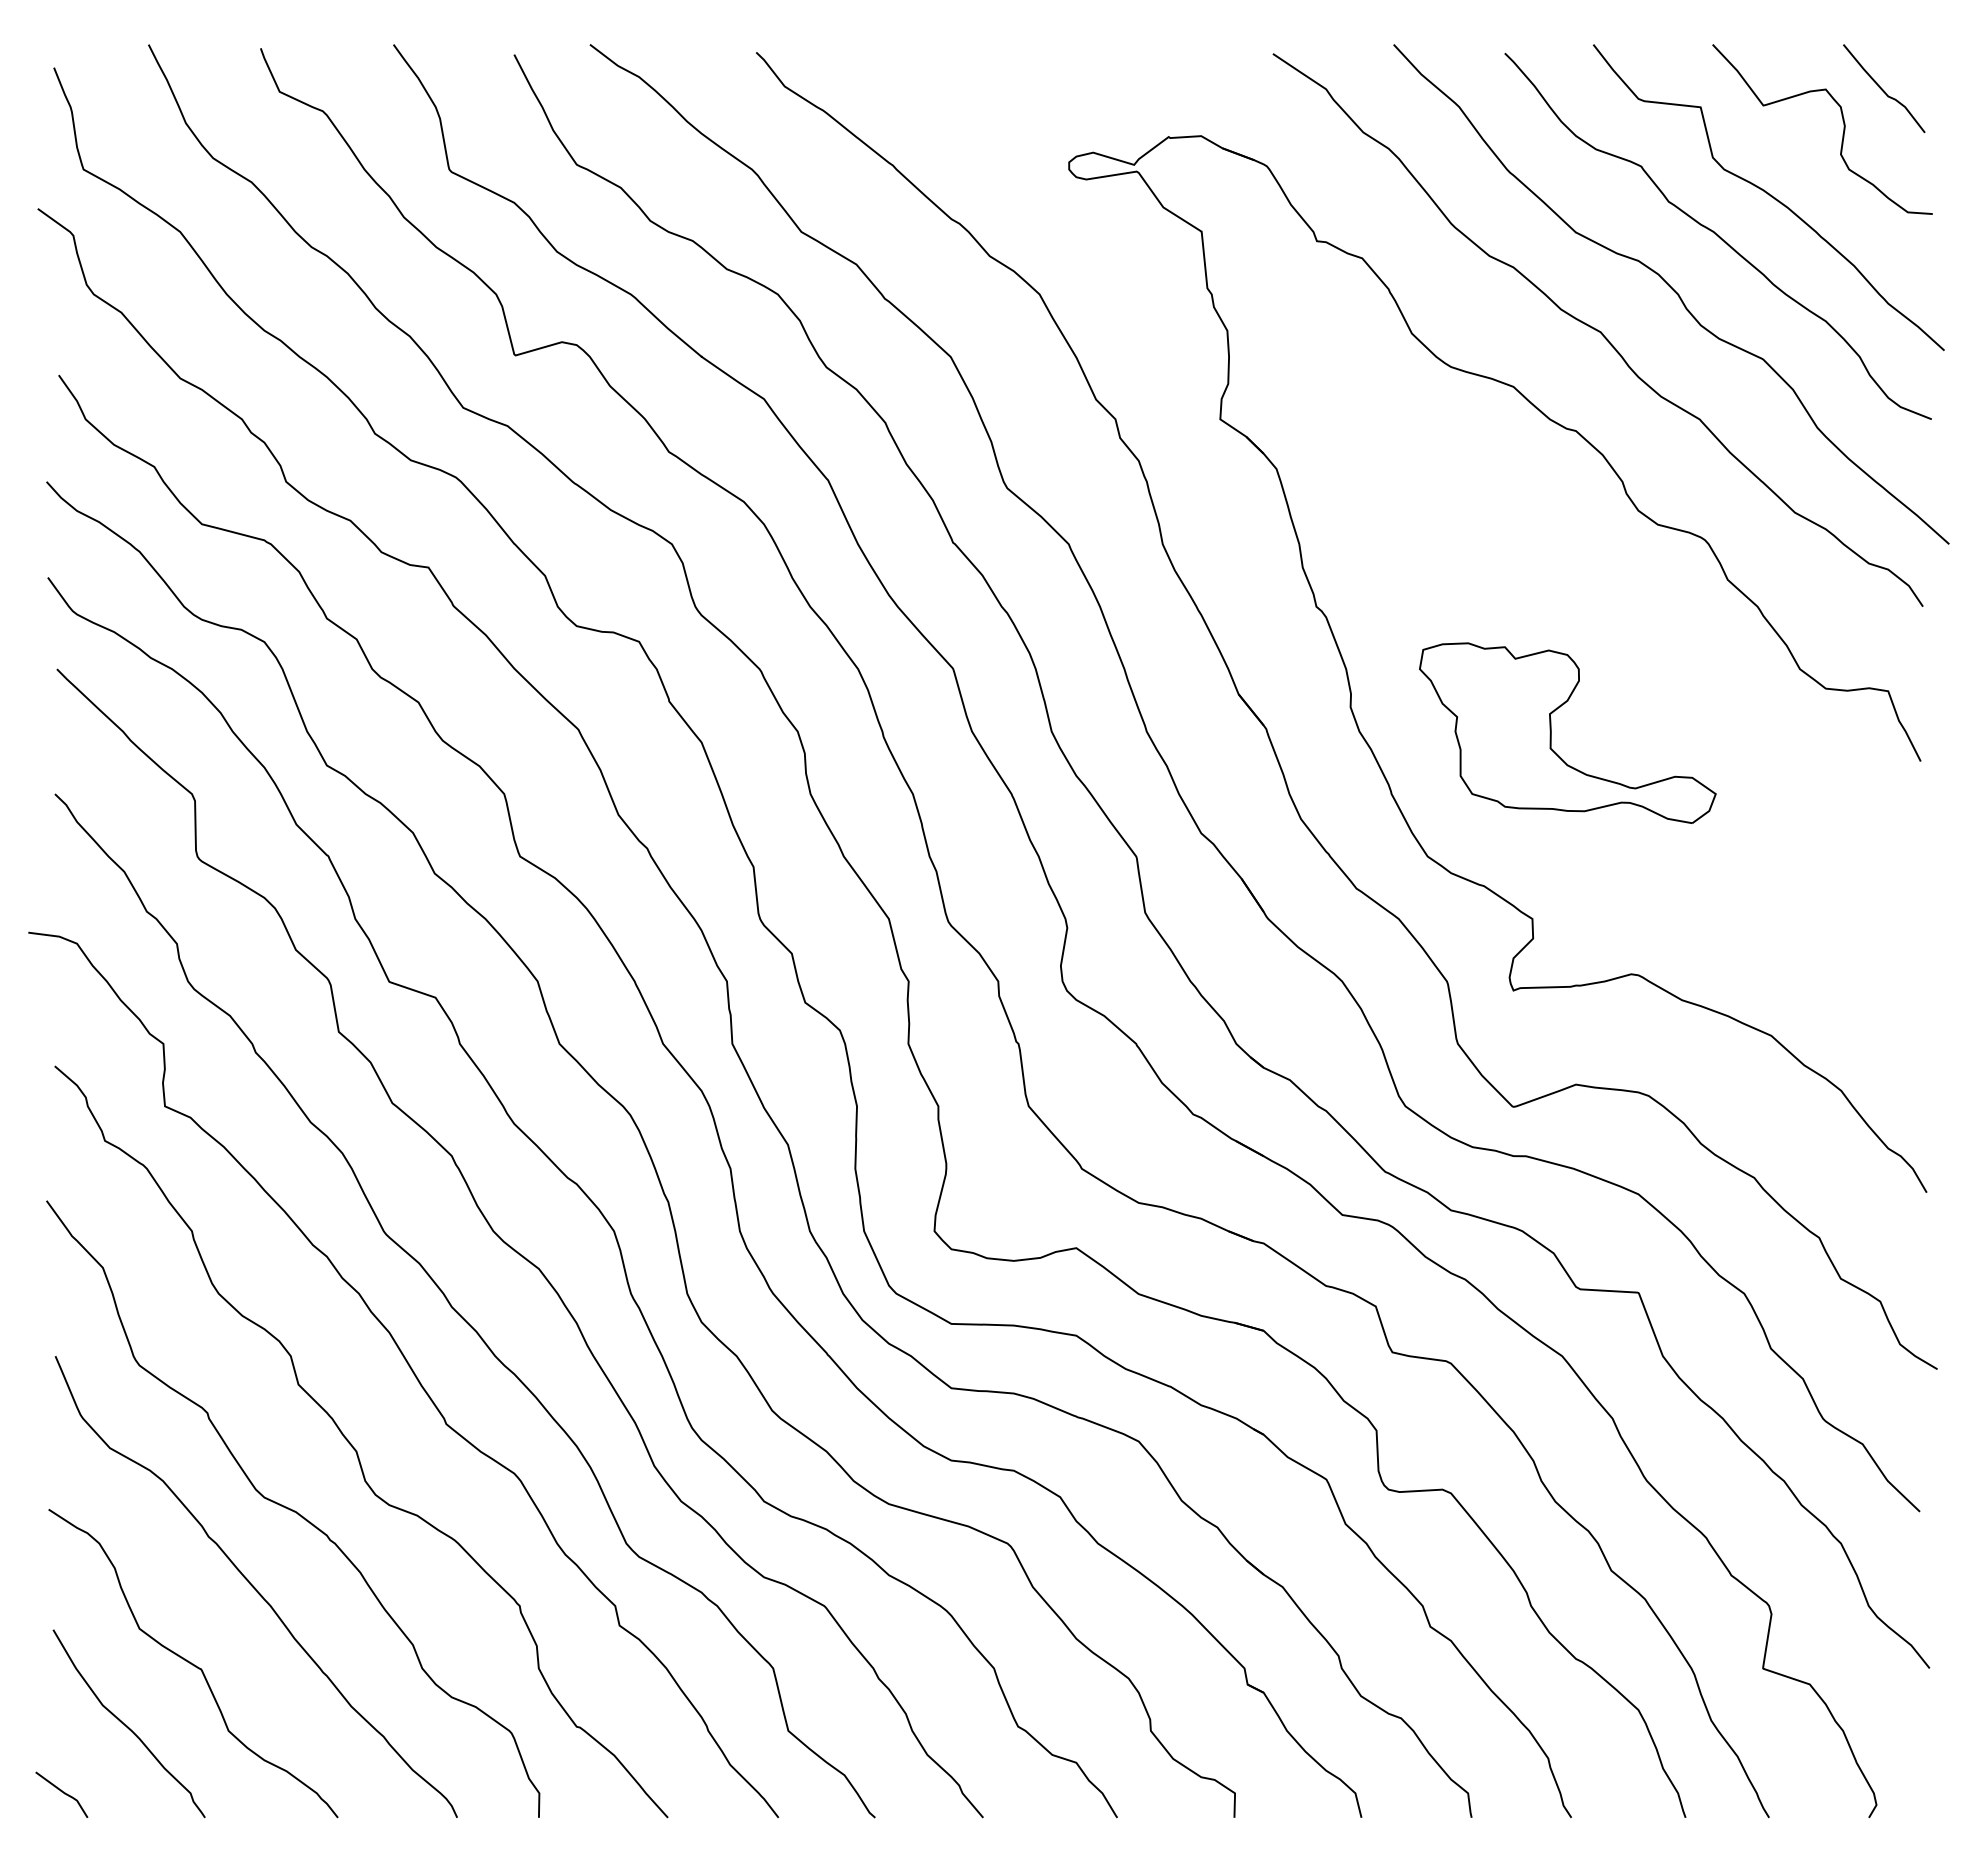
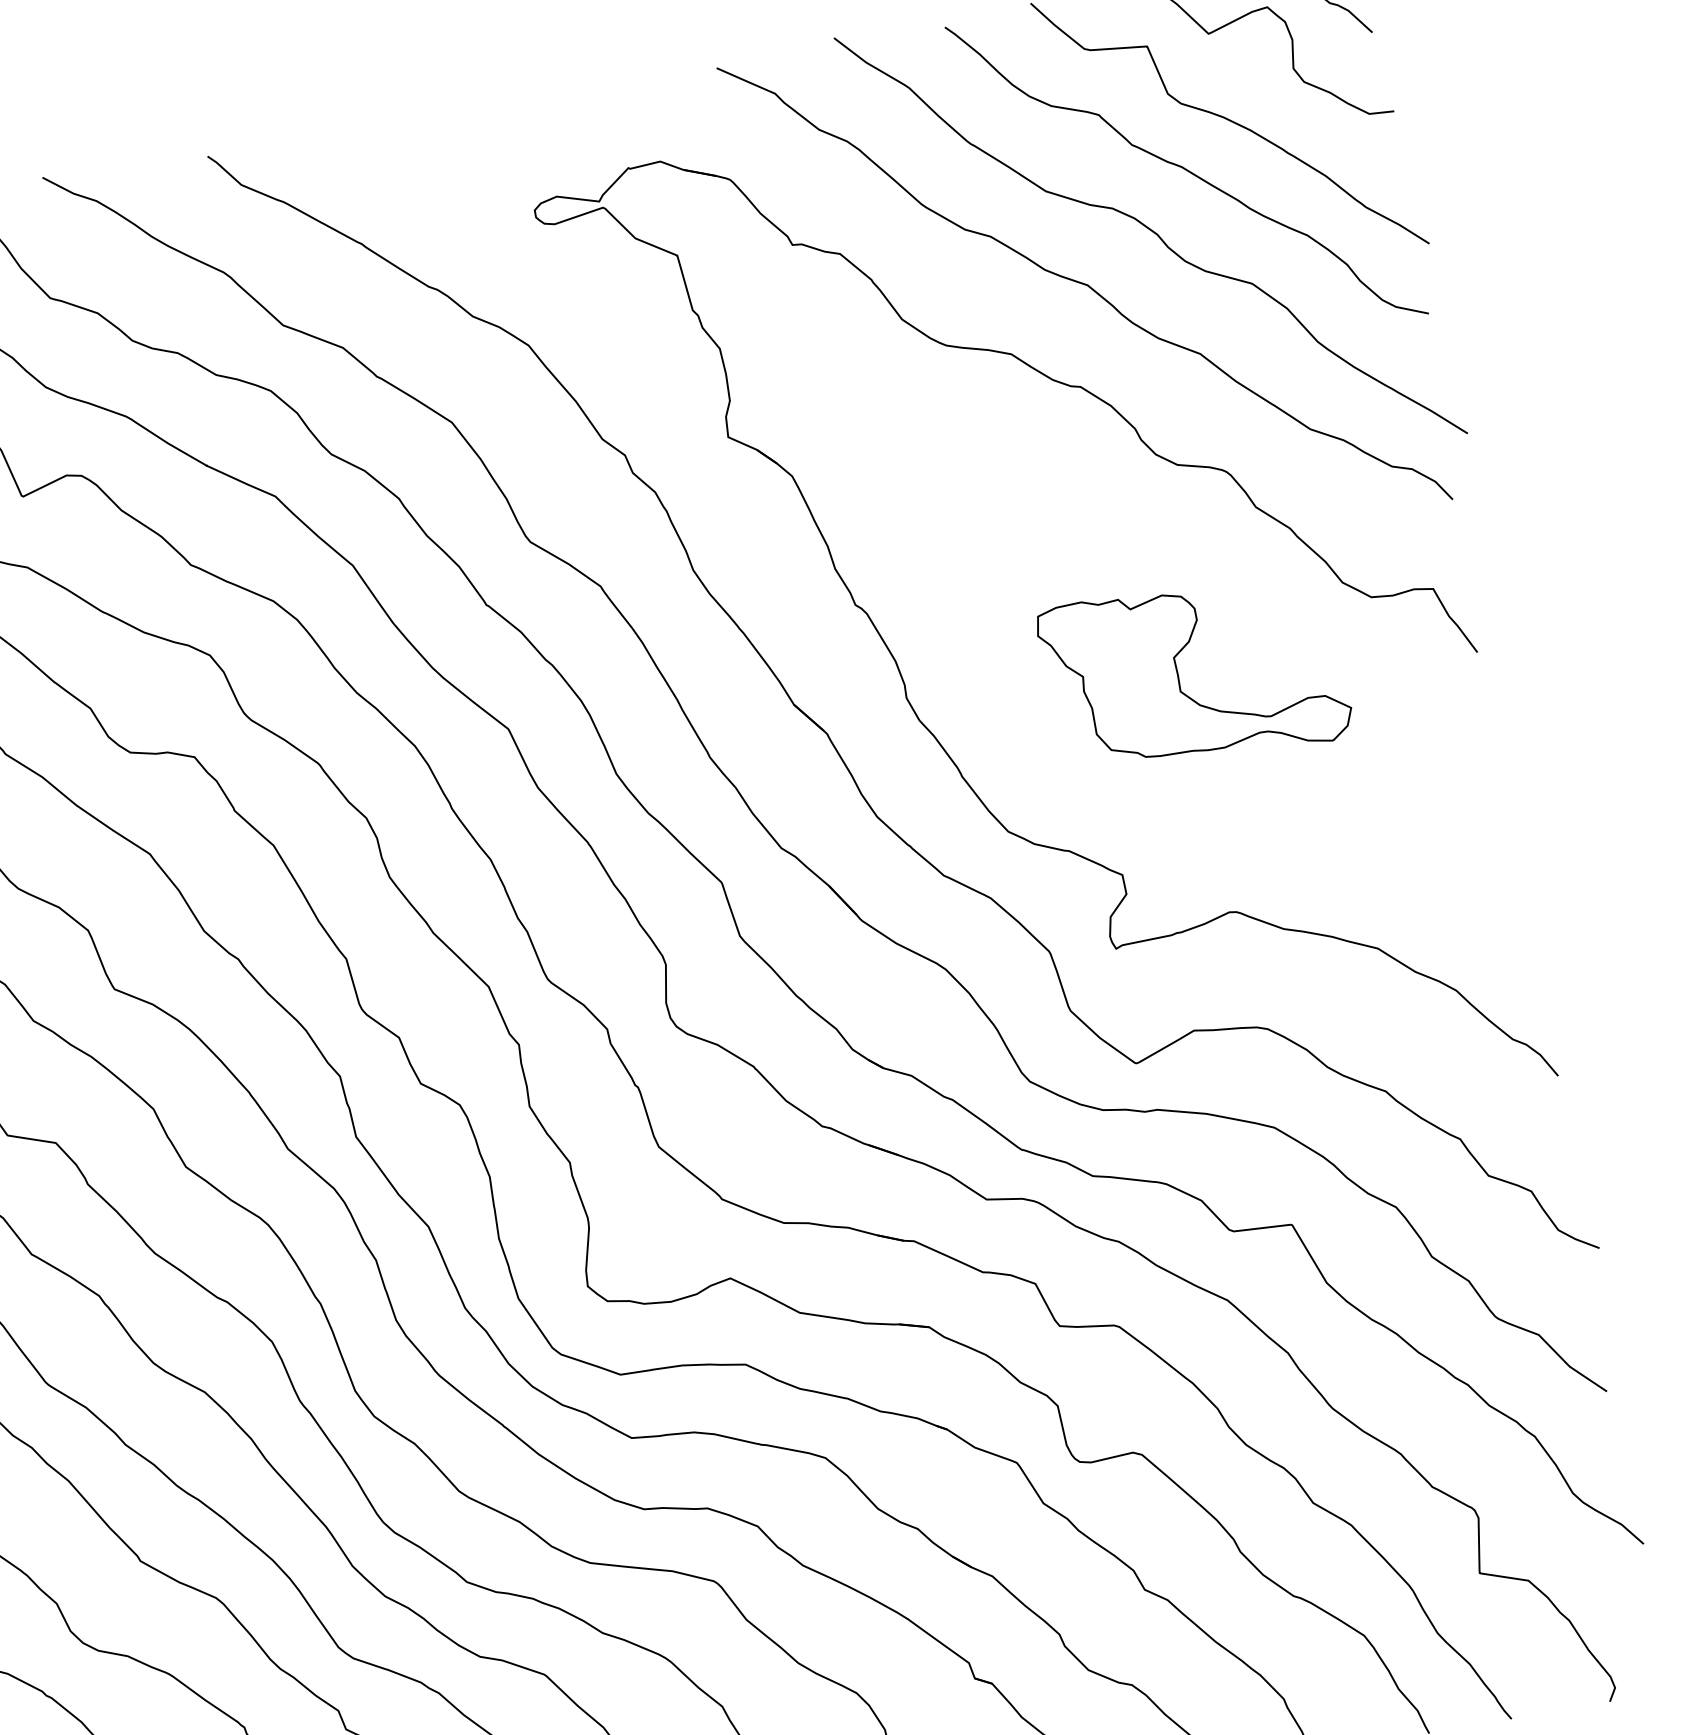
part: (1551, 732) -> (1178, 675), moved

